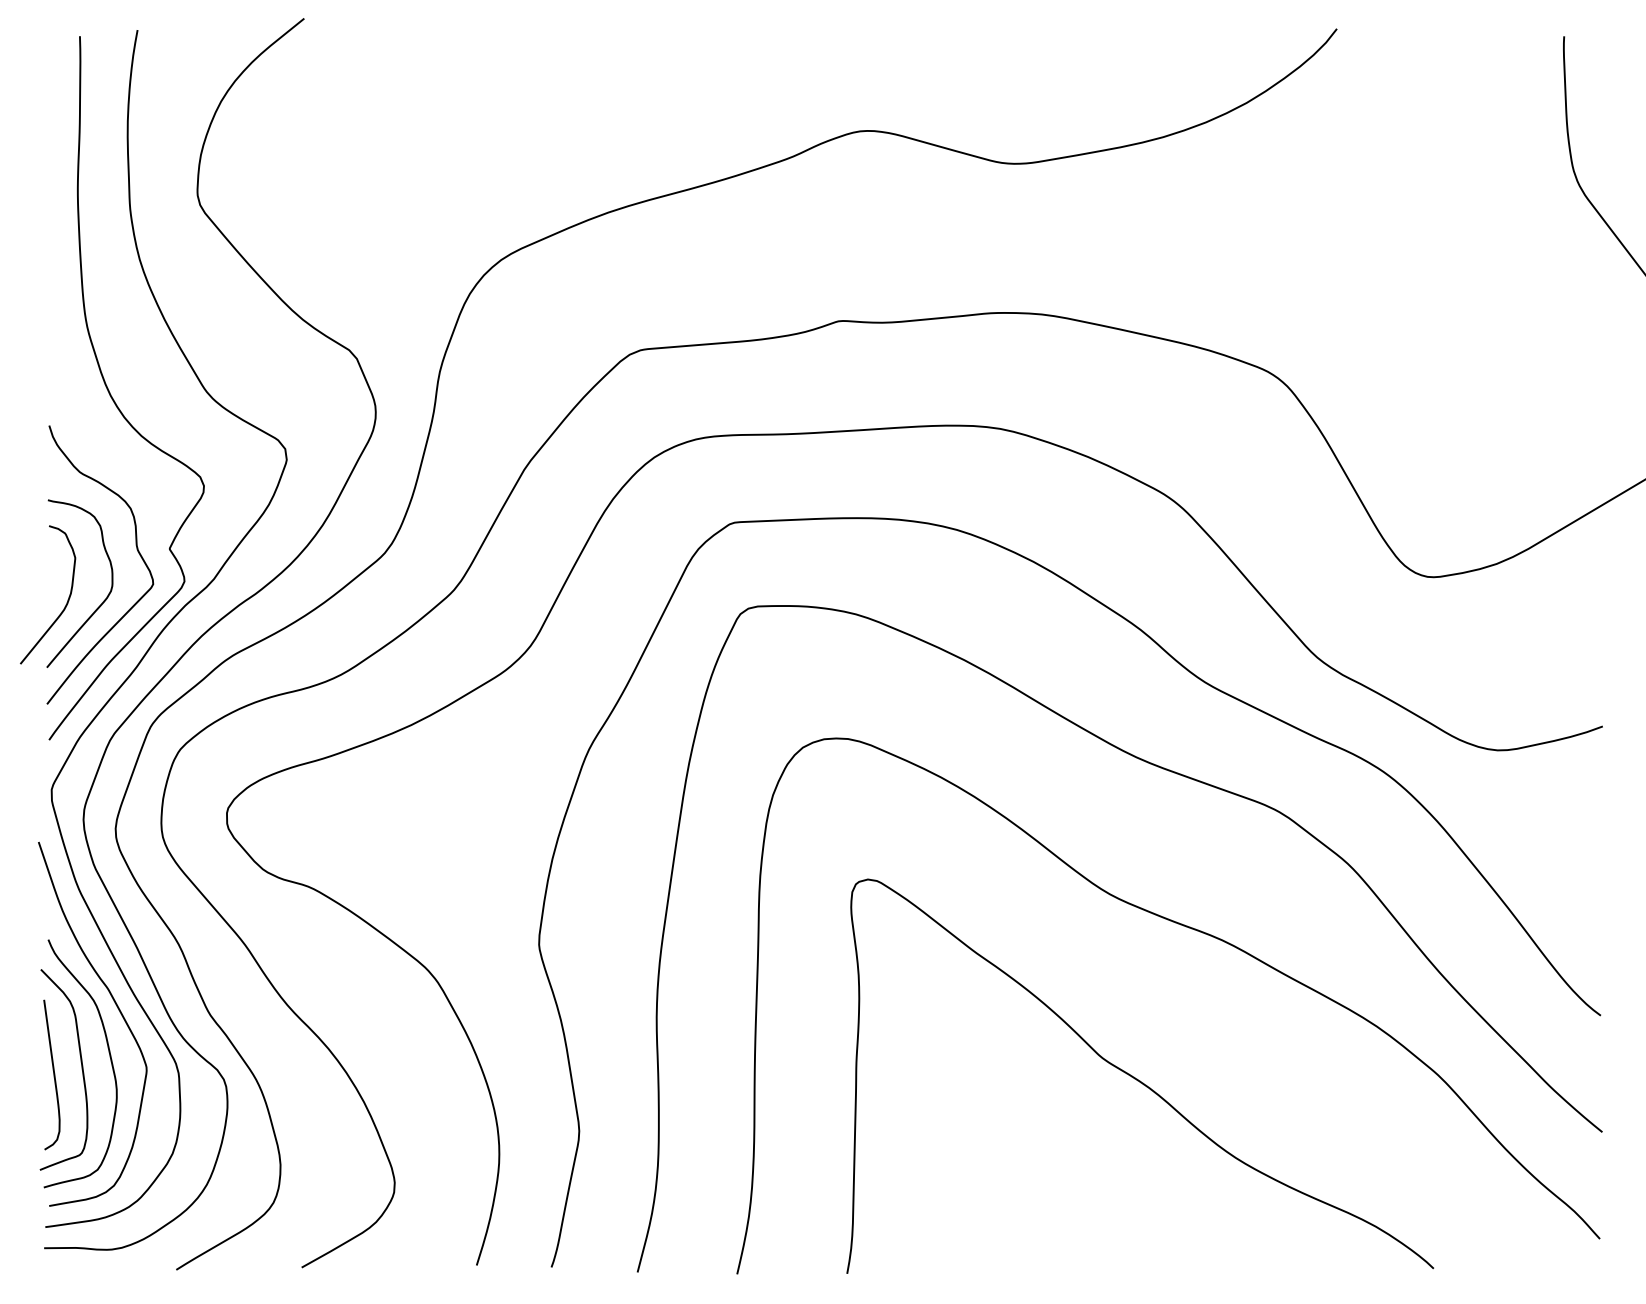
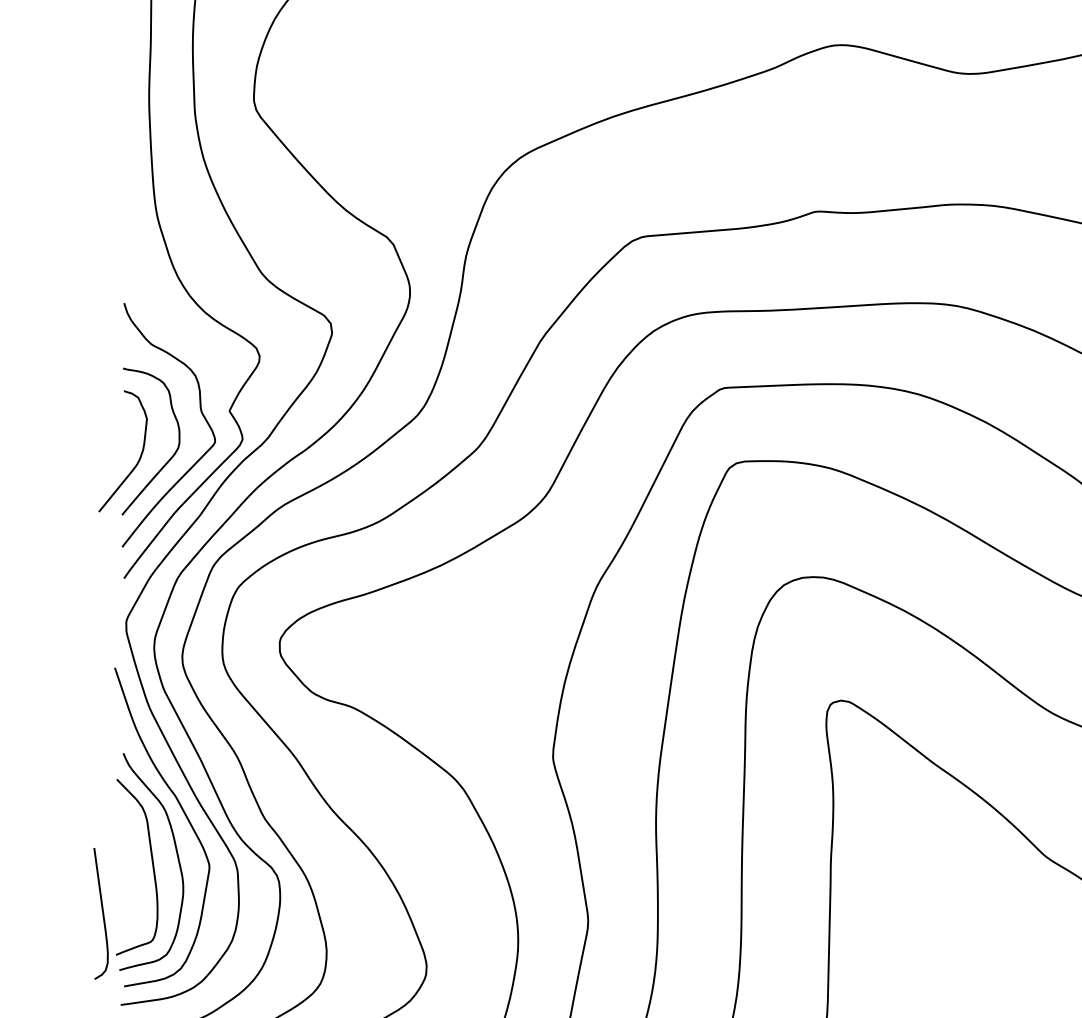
curve: (53, 1074) -> (102, 913), moved

